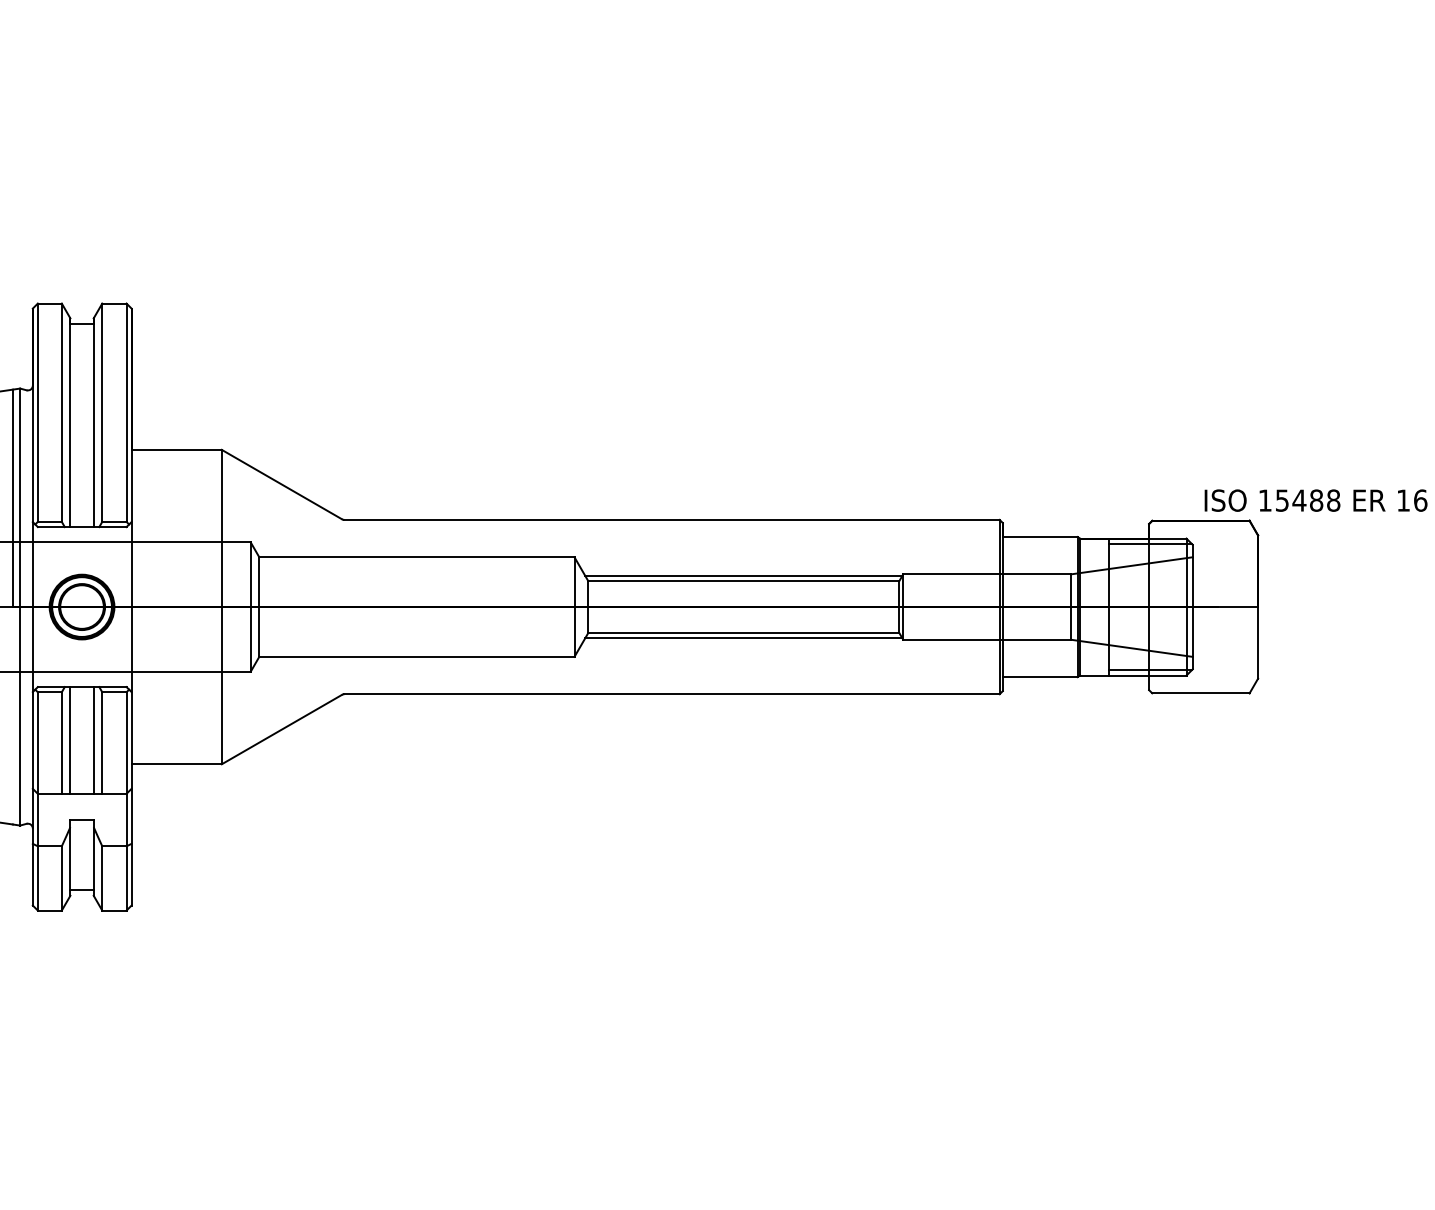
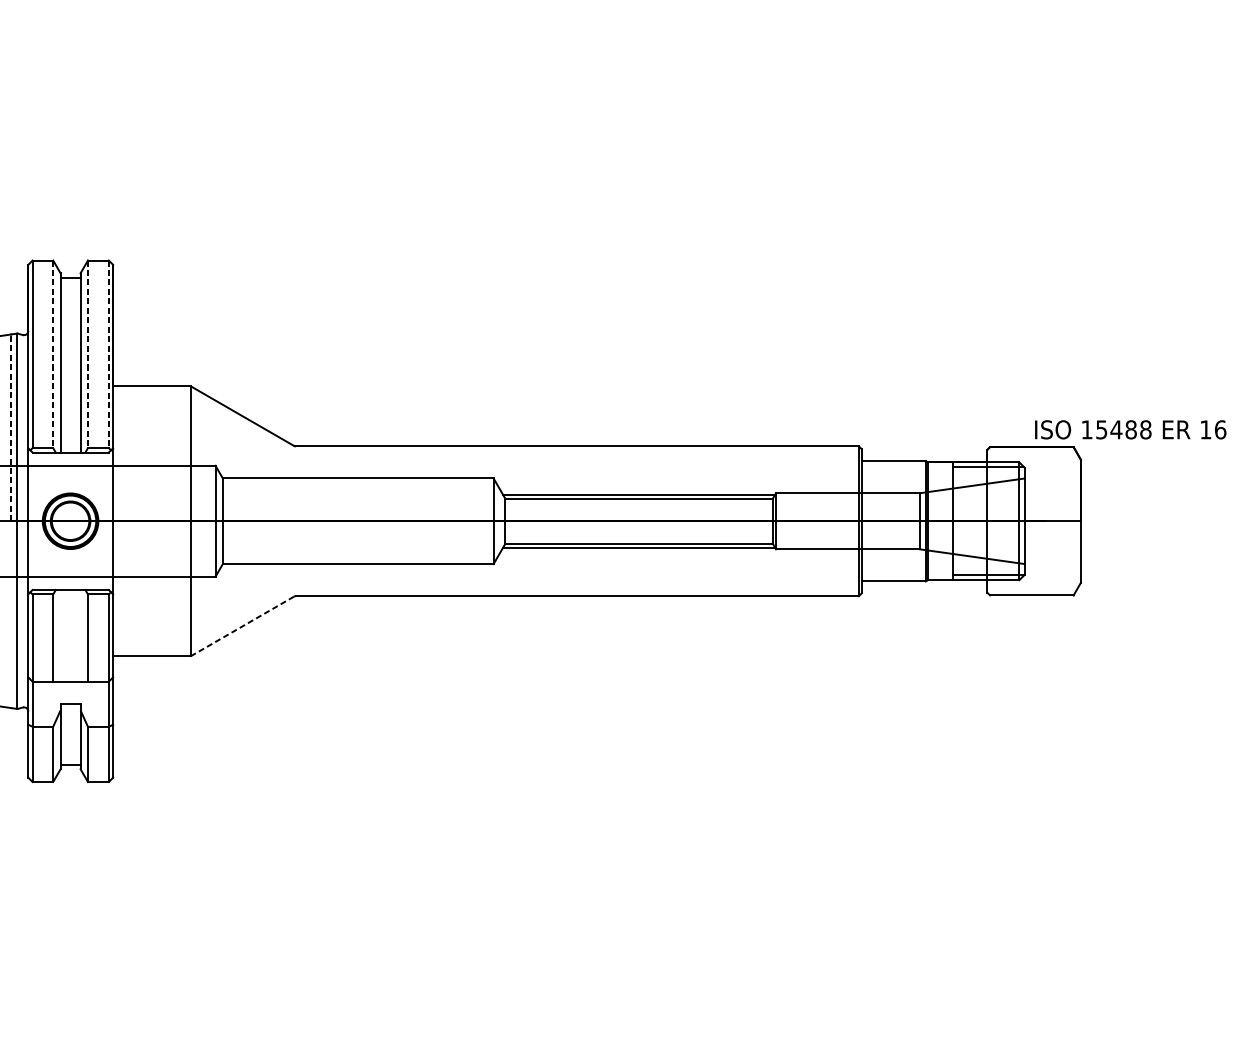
line: (61, 413) -> (52, 354), solid -> dashed
line: (102, 413) -> (88, 354), solid -> dashed
line: (126, 413) -> (108, 354), solid -> dashed
line: (12, 498) -> (10, 428), solid -> dashed
line: (282, 729) -> (242, 626), solid -> dashed
line: (70, 740) -> (60, 635), removed
line: (93, 740) -> (80, 635), removed

